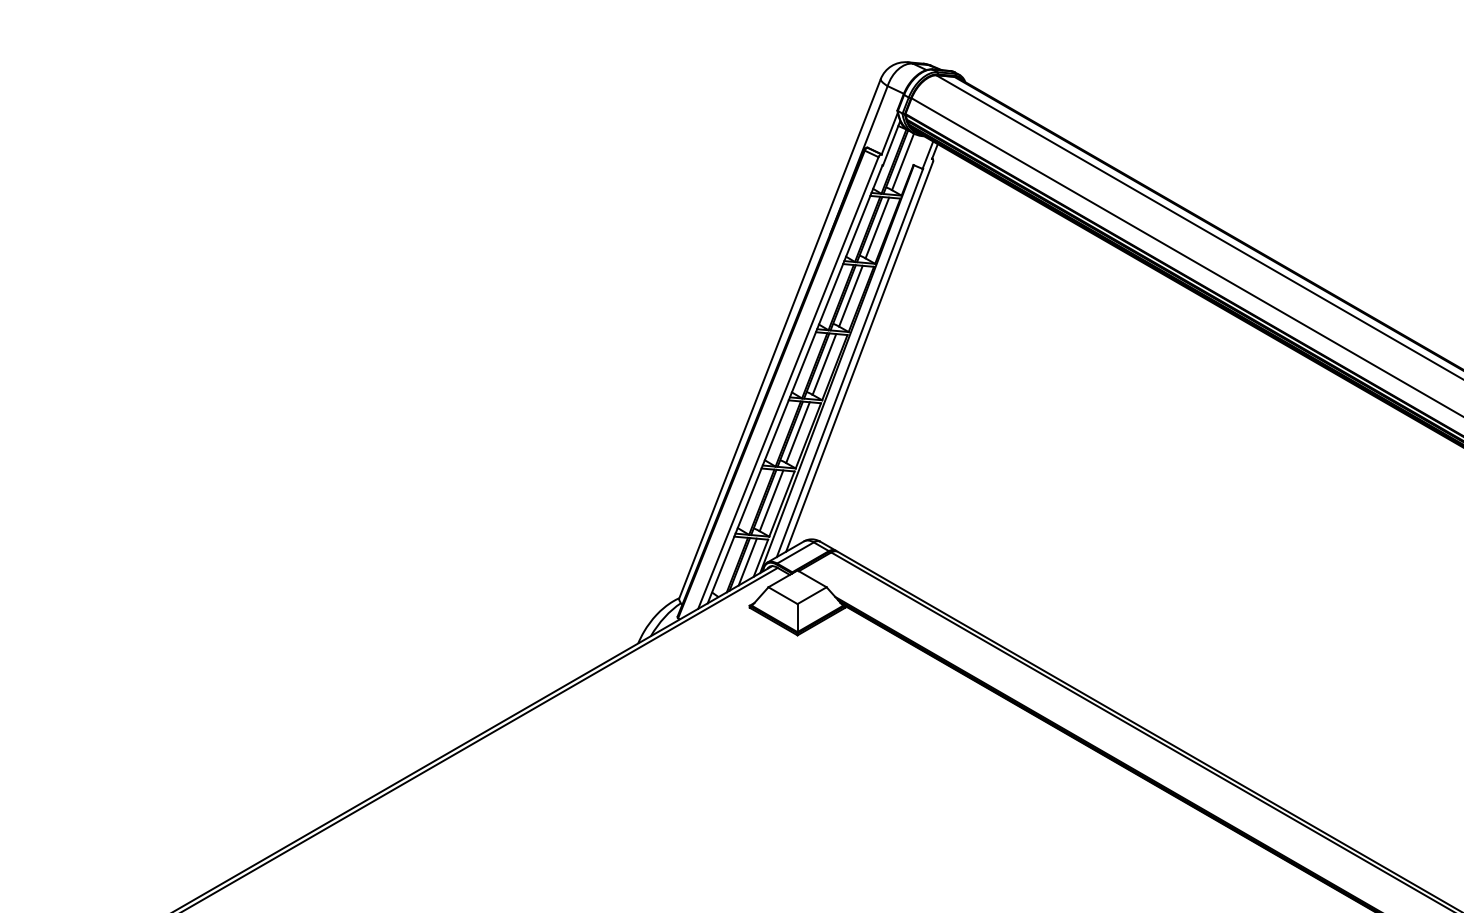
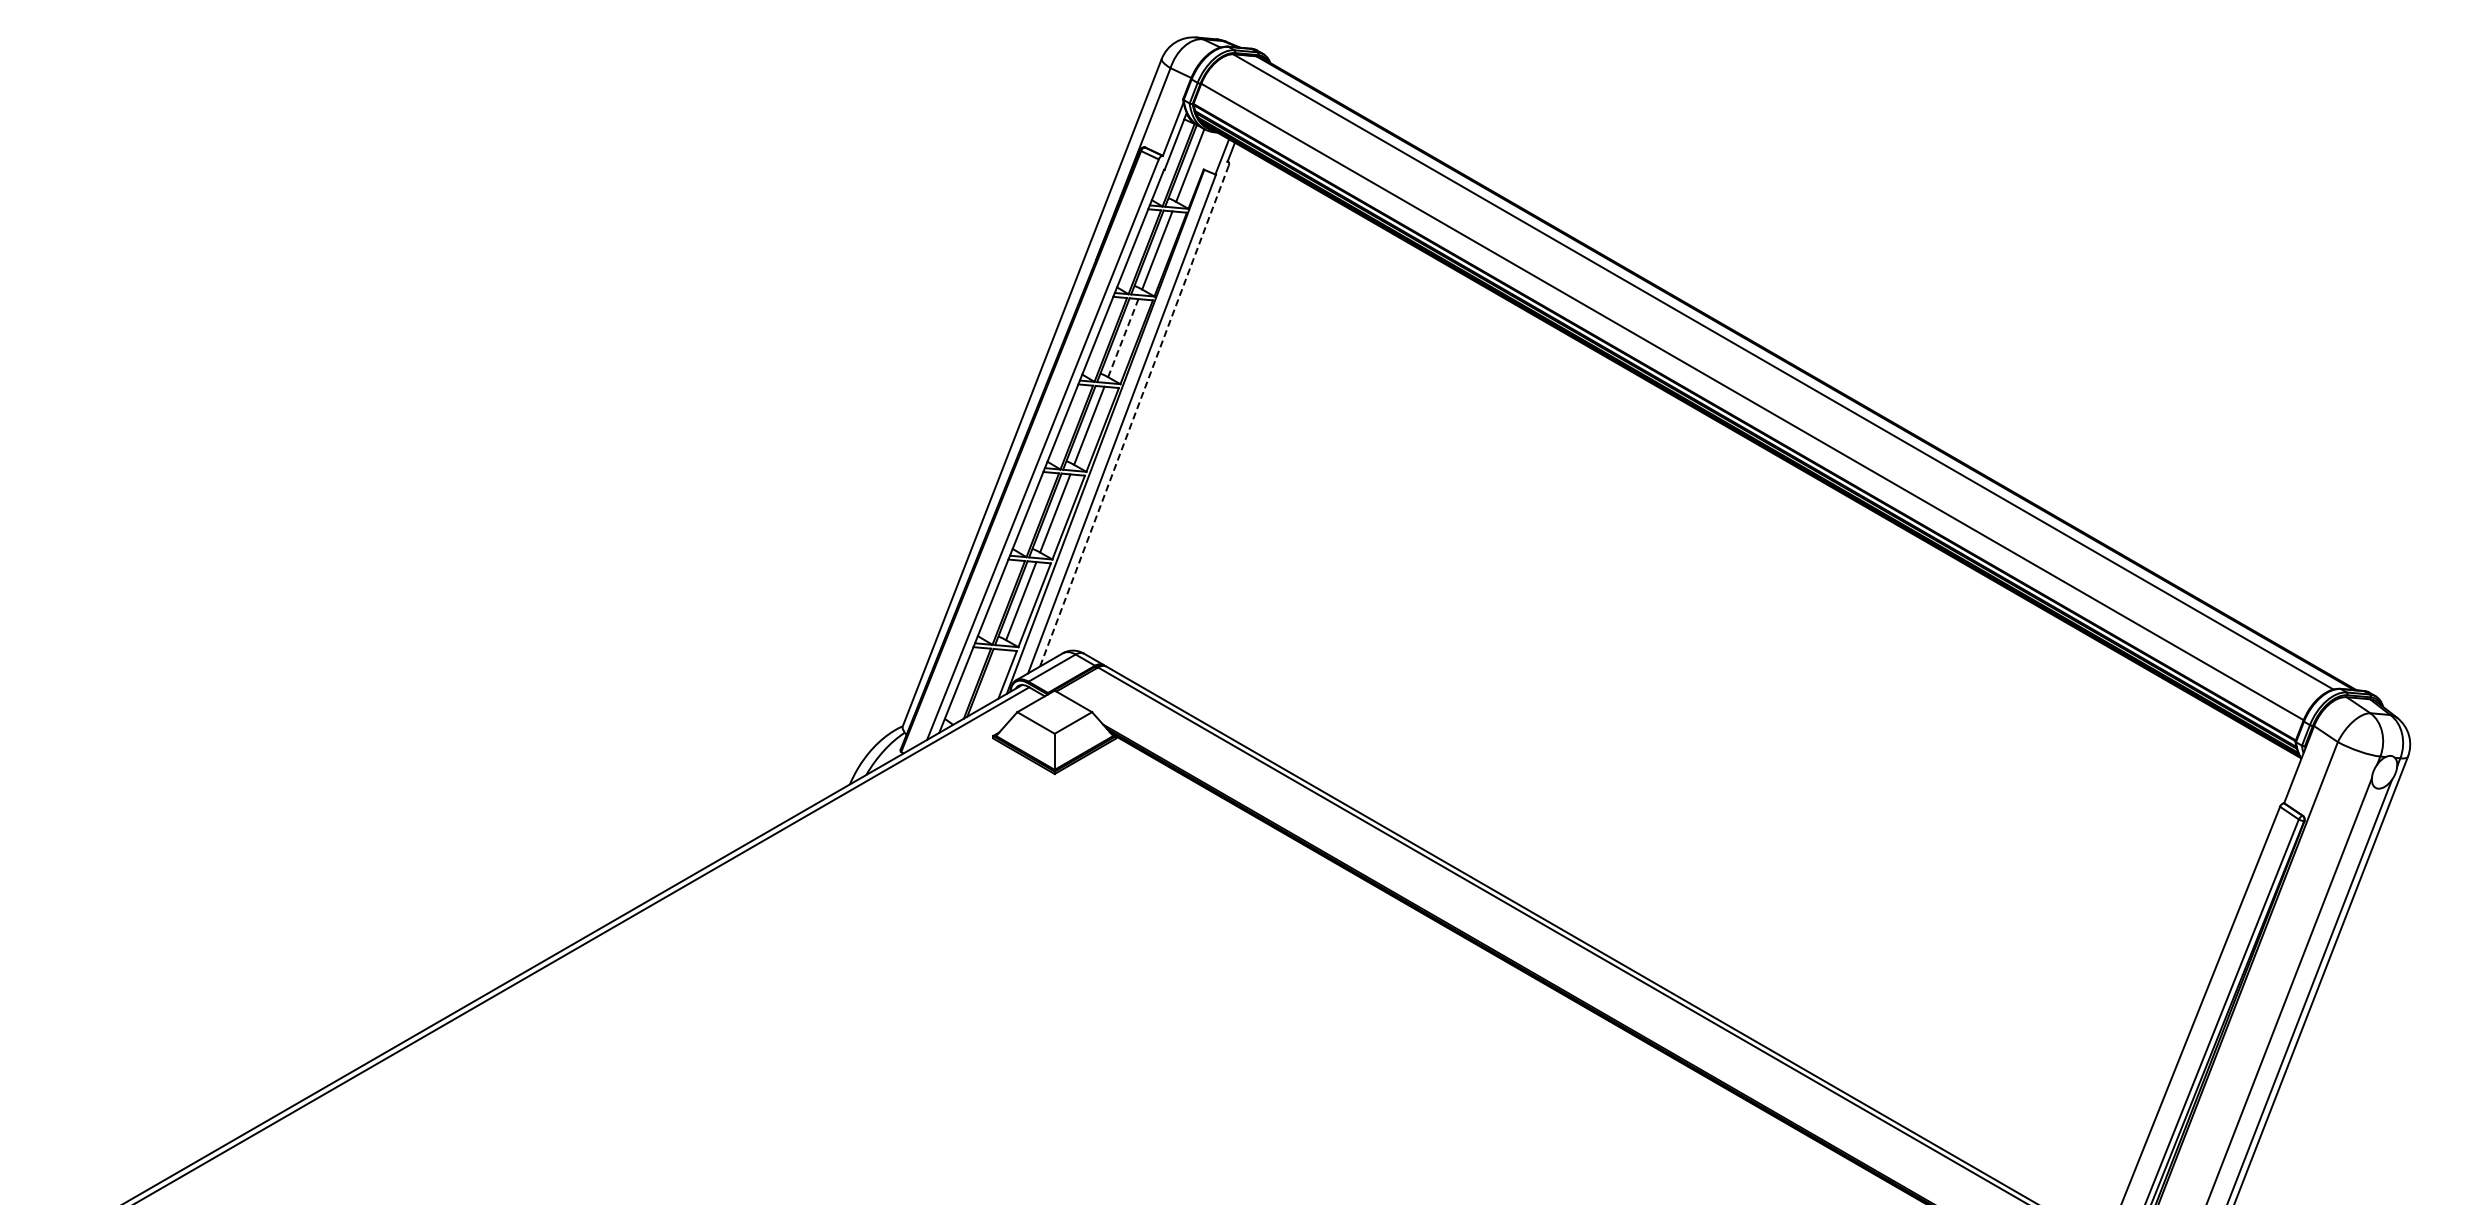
line: (851, 296) -> (1123, 338), solid -> dashed
line: (859, 357) -> (1134, 416), solid -> dashed
line: (747, 561) -> (990, 679), removed

